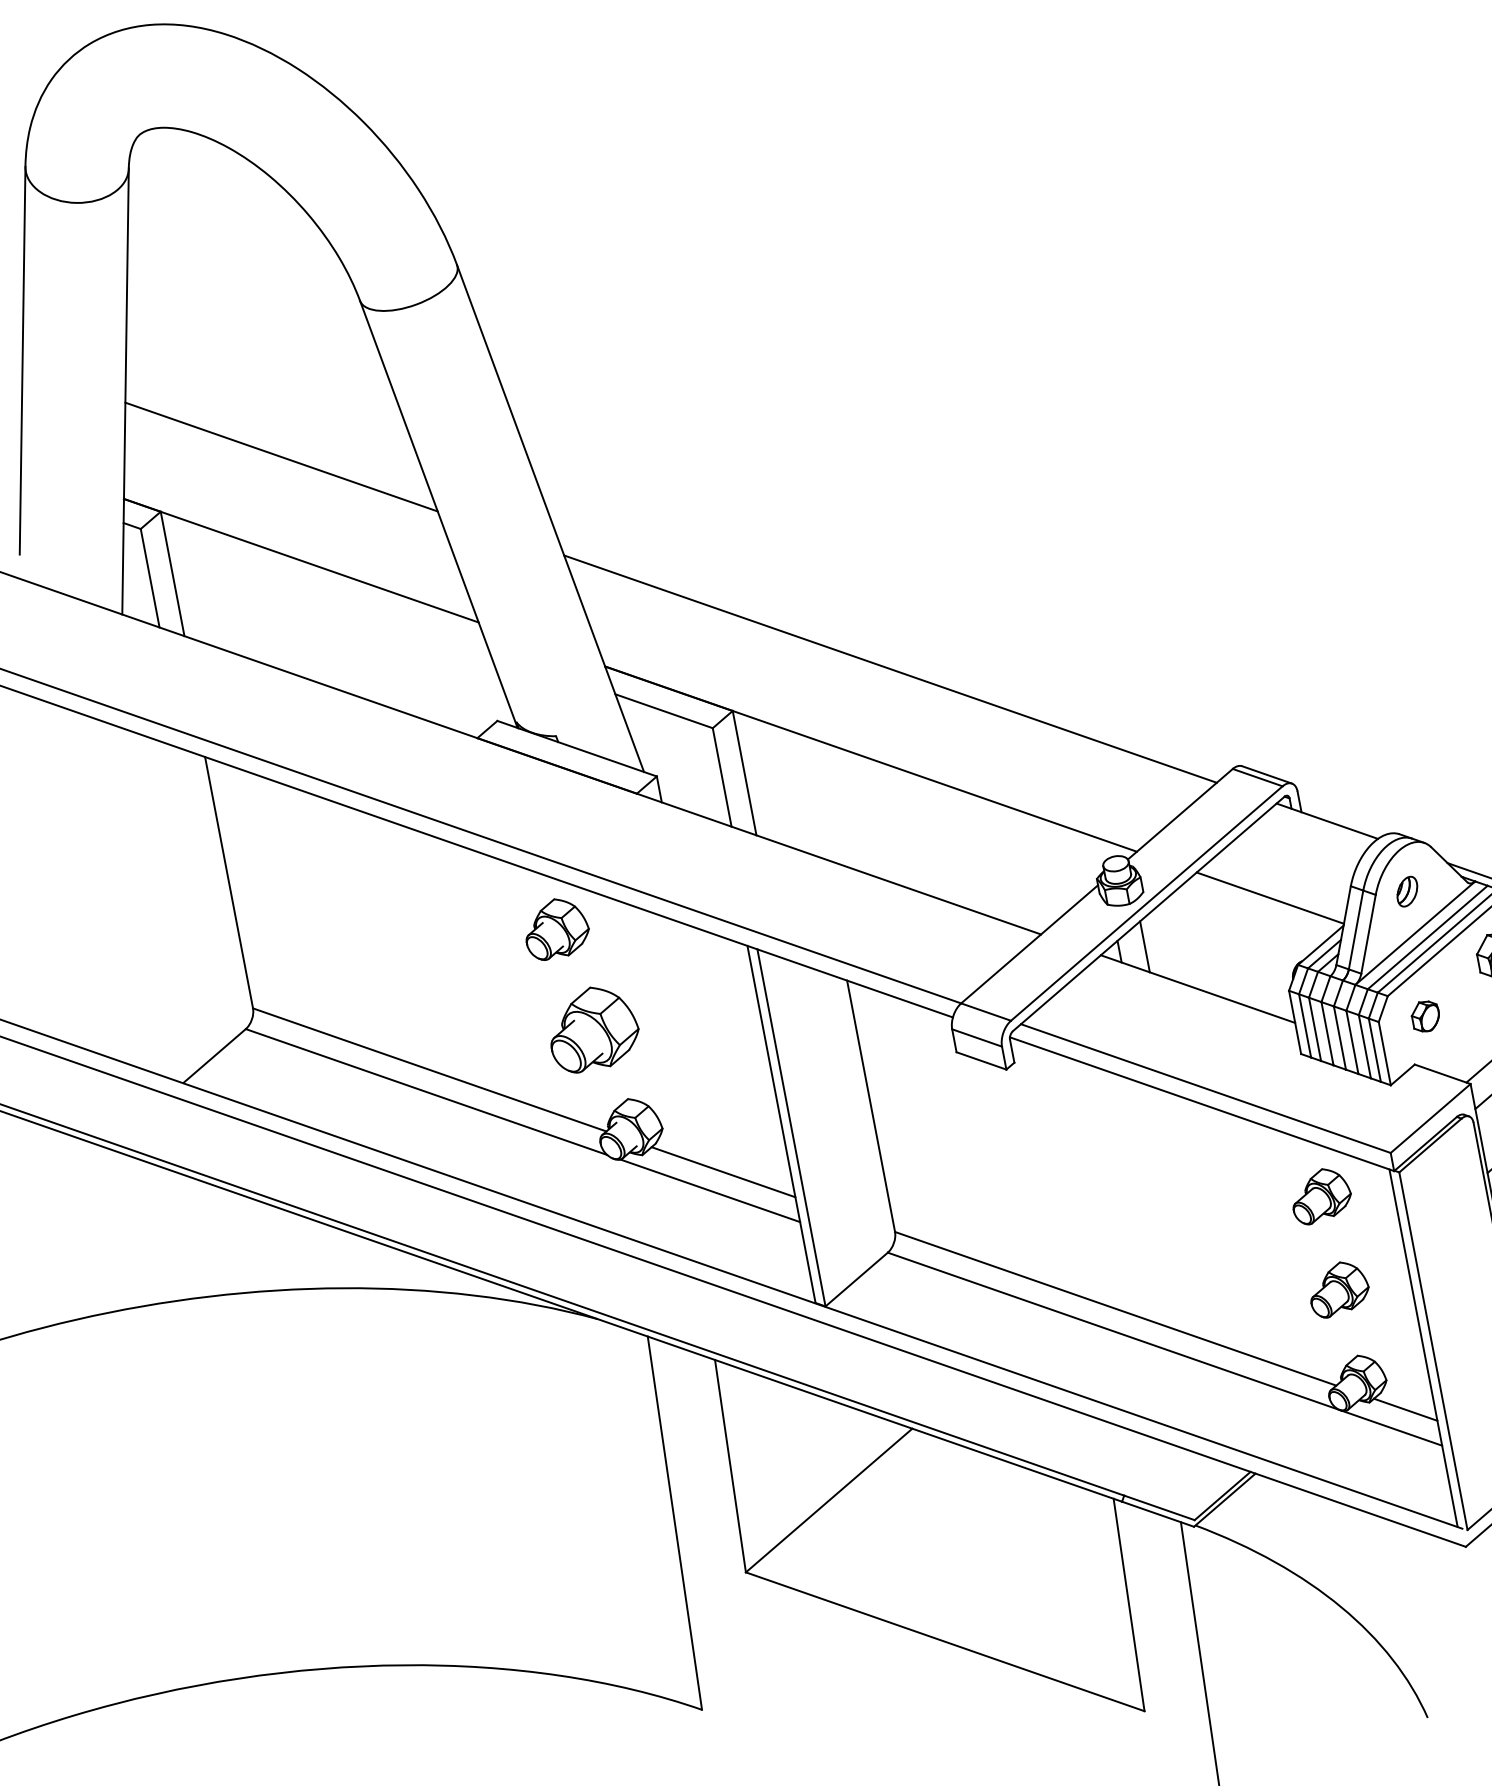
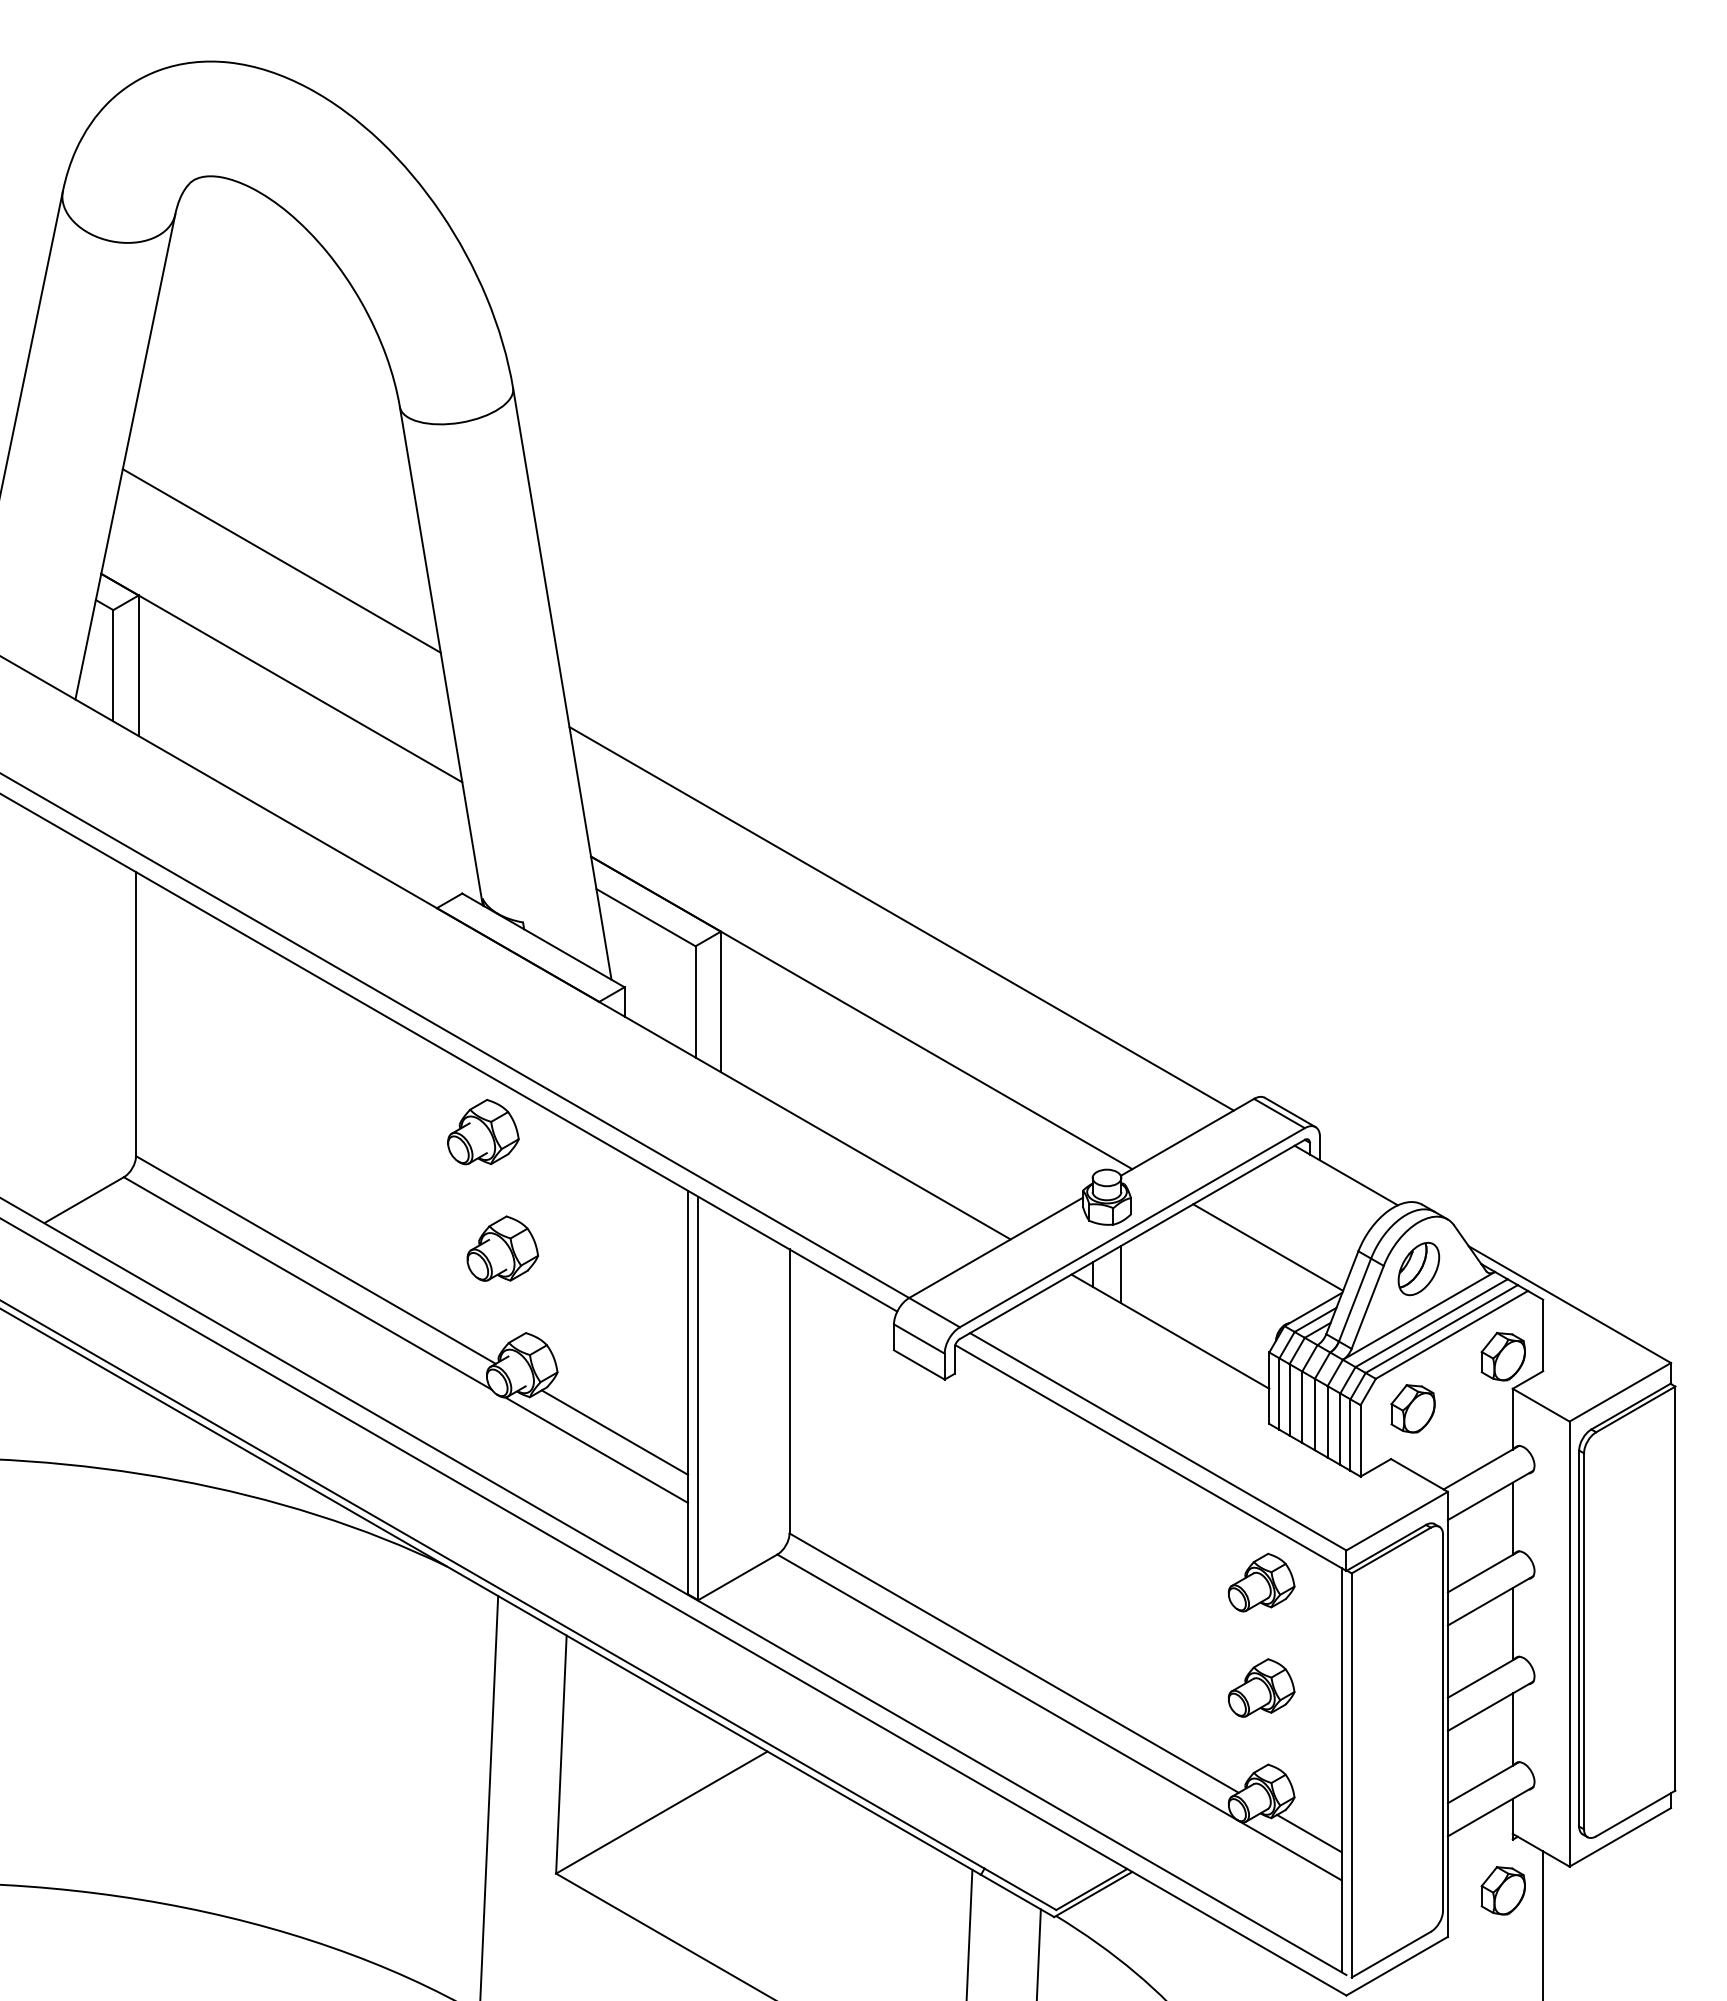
part: (1406, 891) -> (1418, 1268), size x1.67
part: (1425, 1016) -> (1412, 1408), size x1.43
part: (592, 1028) -> (502, 1248), size x0.71

